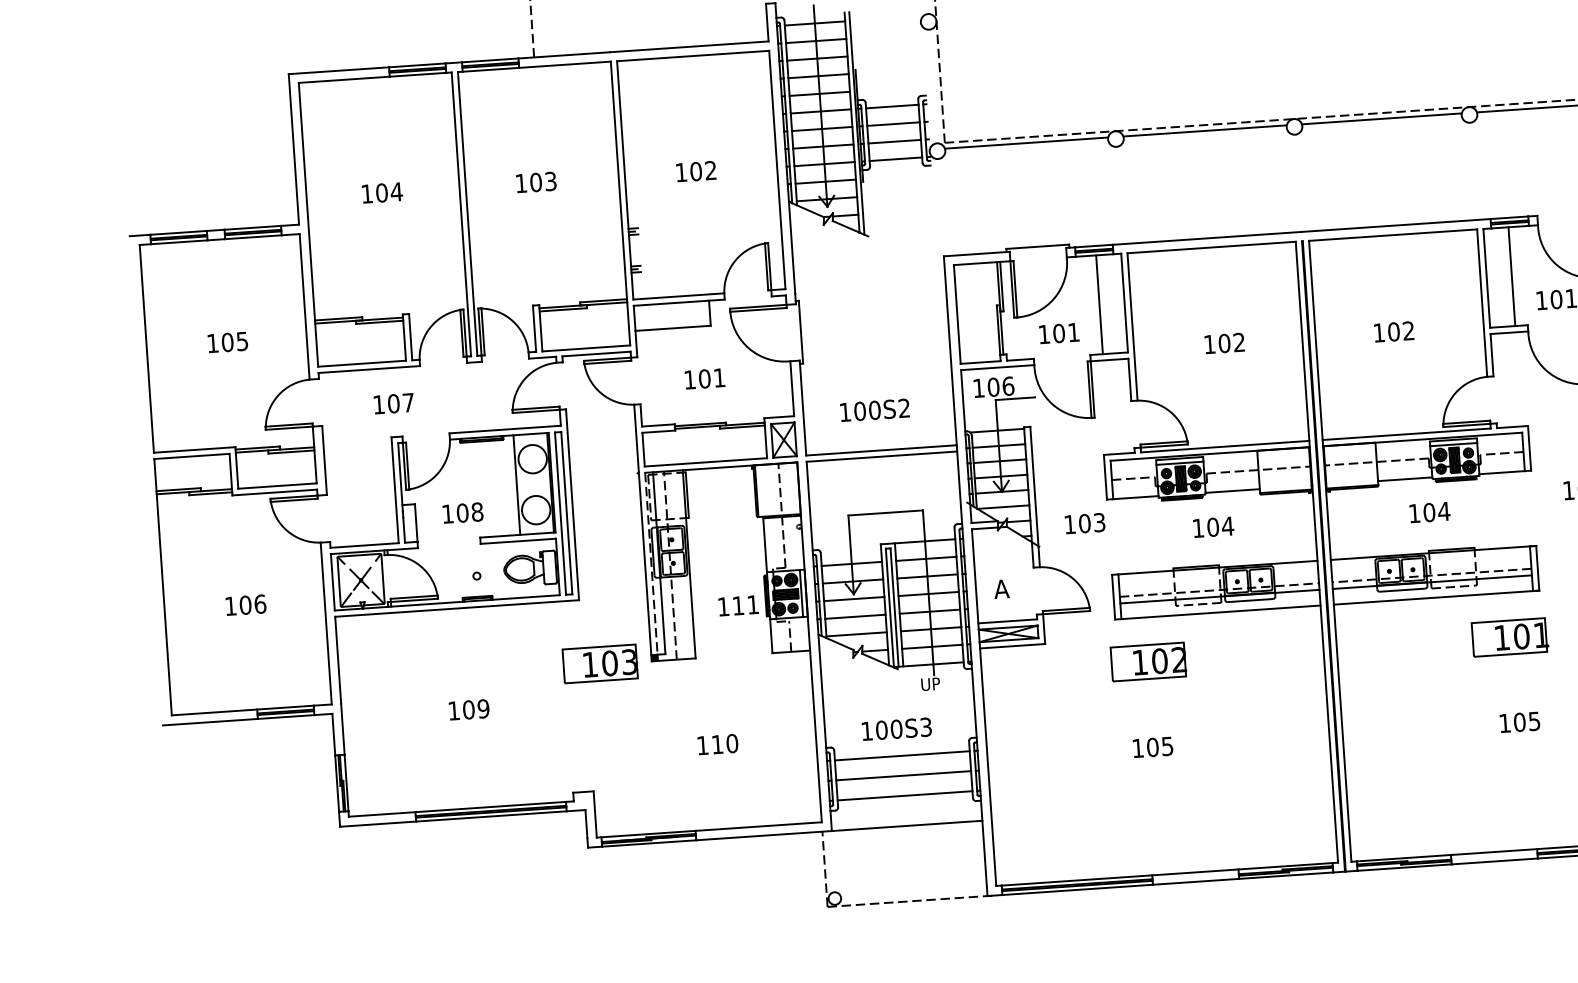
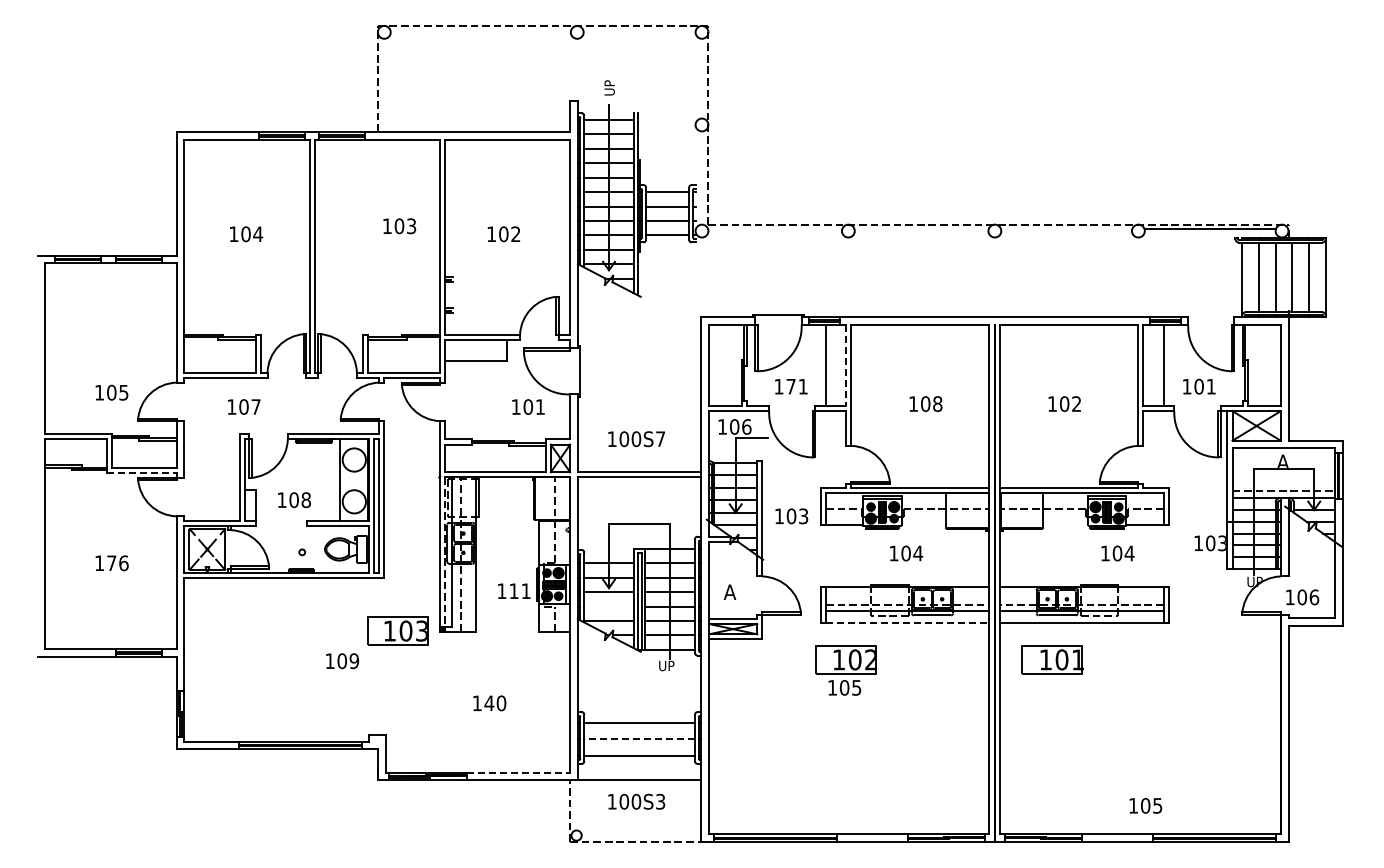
line: (1381, 118) -> (1066, 229), removed
line: (1204, 131) -> (921, 229), removed
line: (1025, 143) -> (774, 229), removed
text: (536, 182) -> (399, 226), moved
line: (1124, 303) -> (846, 365), solid -> dashed
text: (1058, 333) -> (790, 386), 101 -> 171
text: (1238, 341) -> (937, 403), 102 -> 108
text: (227, 342) -> (111, 392), moved
text: (704, 378) -> (528, 406), moved
text: (904, 407) -> (660, 438), 100S2 -> 100S7
line: (1405, 478) -> (1065, 524), removed
line: (1231, 490) -> (923, 524), removed
line: (274, 492) -> (141, 472), solid -> dashed
text: (1429, 512) -> (1117, 553), moved
text: (1084, 523) -> (791, 516), moved
text: (245, 605) -> (111, 563), 106 -> 176
line: (1220, 612) -> (907, 623), solid -> dashed
line: (854, 616) -> (608, 606), removed
part: (1510, 636) -> (1052, 659), moved
text: (469, 710) -> (342, 661), moved
text: (1519, 721) -> (1145, 805), moved
text: (896, 728) -> (636, 801), moved
text: (717, 744) -> (489, 703), 110 -> 140
text: (1152, 746) -> (844, 687), moved
line: (903, 776) -> (639, 739), solid -> dashed
line: (758, 826) -> (518, 772), solid -> dashed

